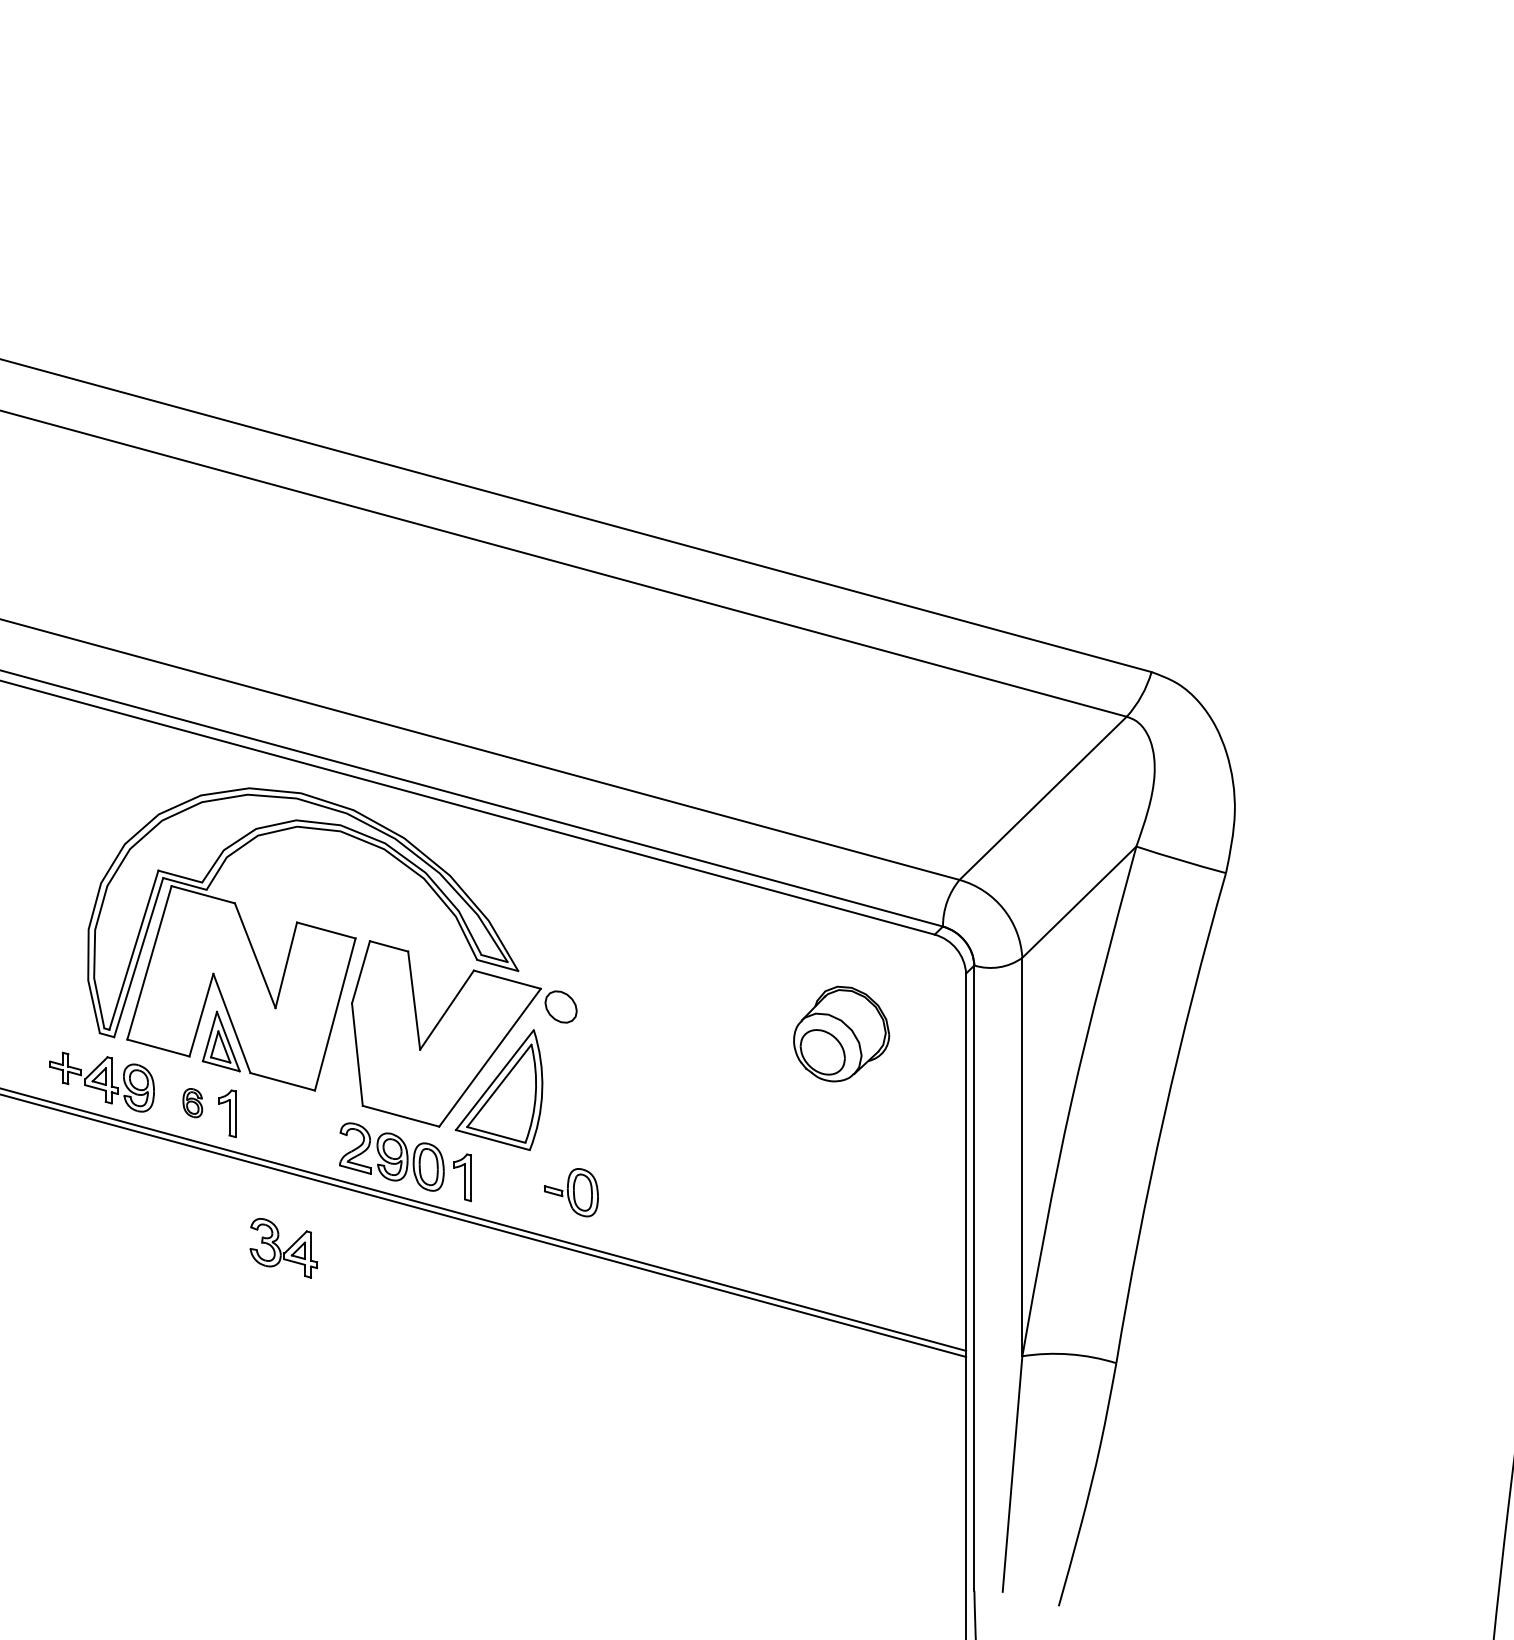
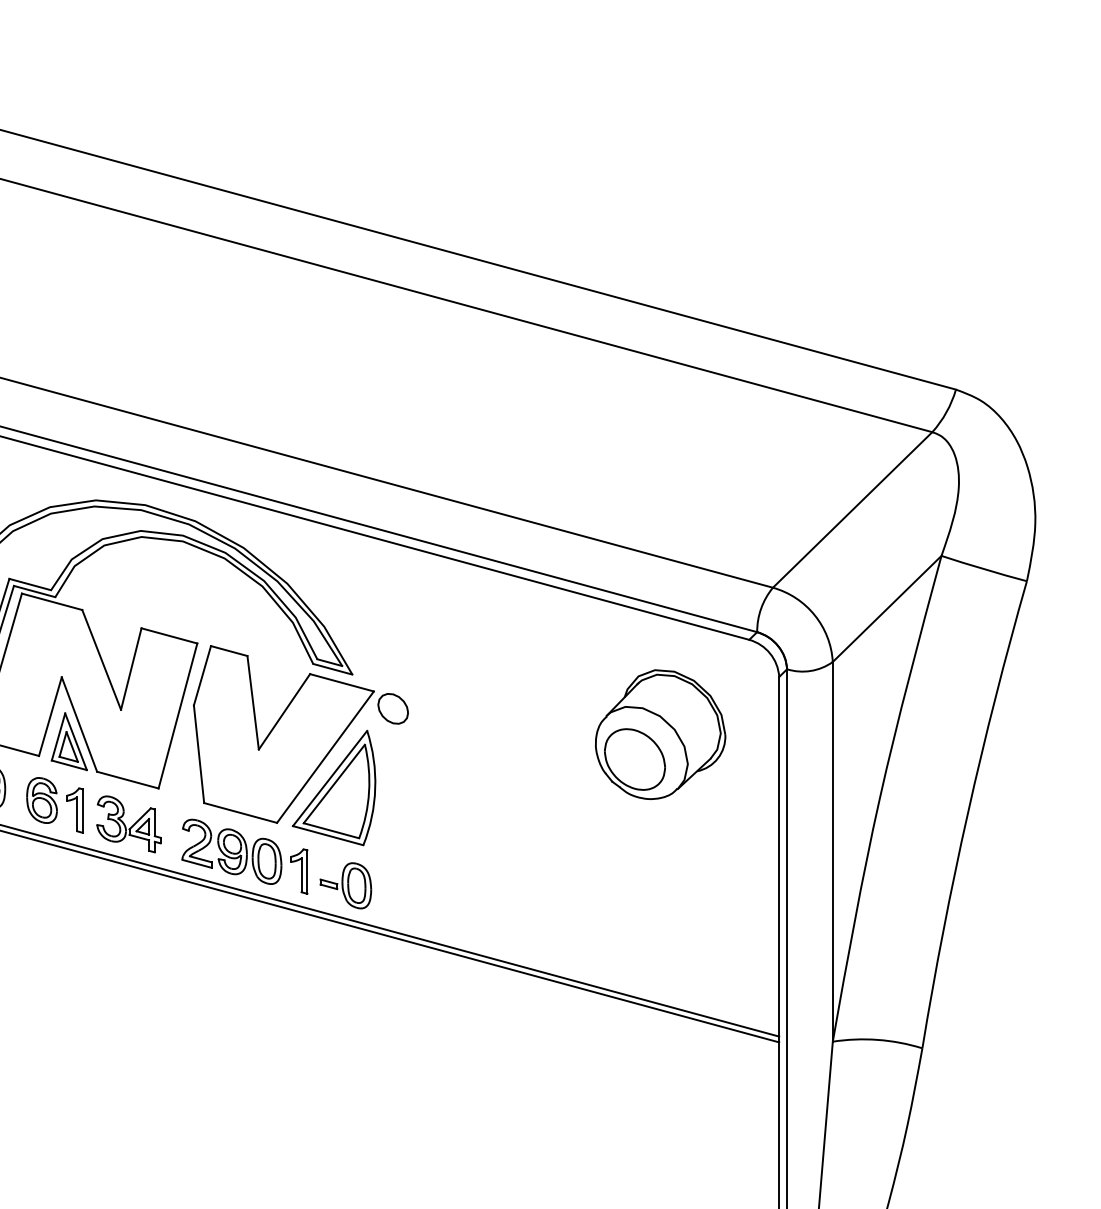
part: (841, 1033) -> (660, 734), size x1.43
part: (192, 1102) -> (41, 799), size x1.67
part: (570, 1192) -> (344, 885), moved
part: (283, 1248) -> (128, 824), moved

